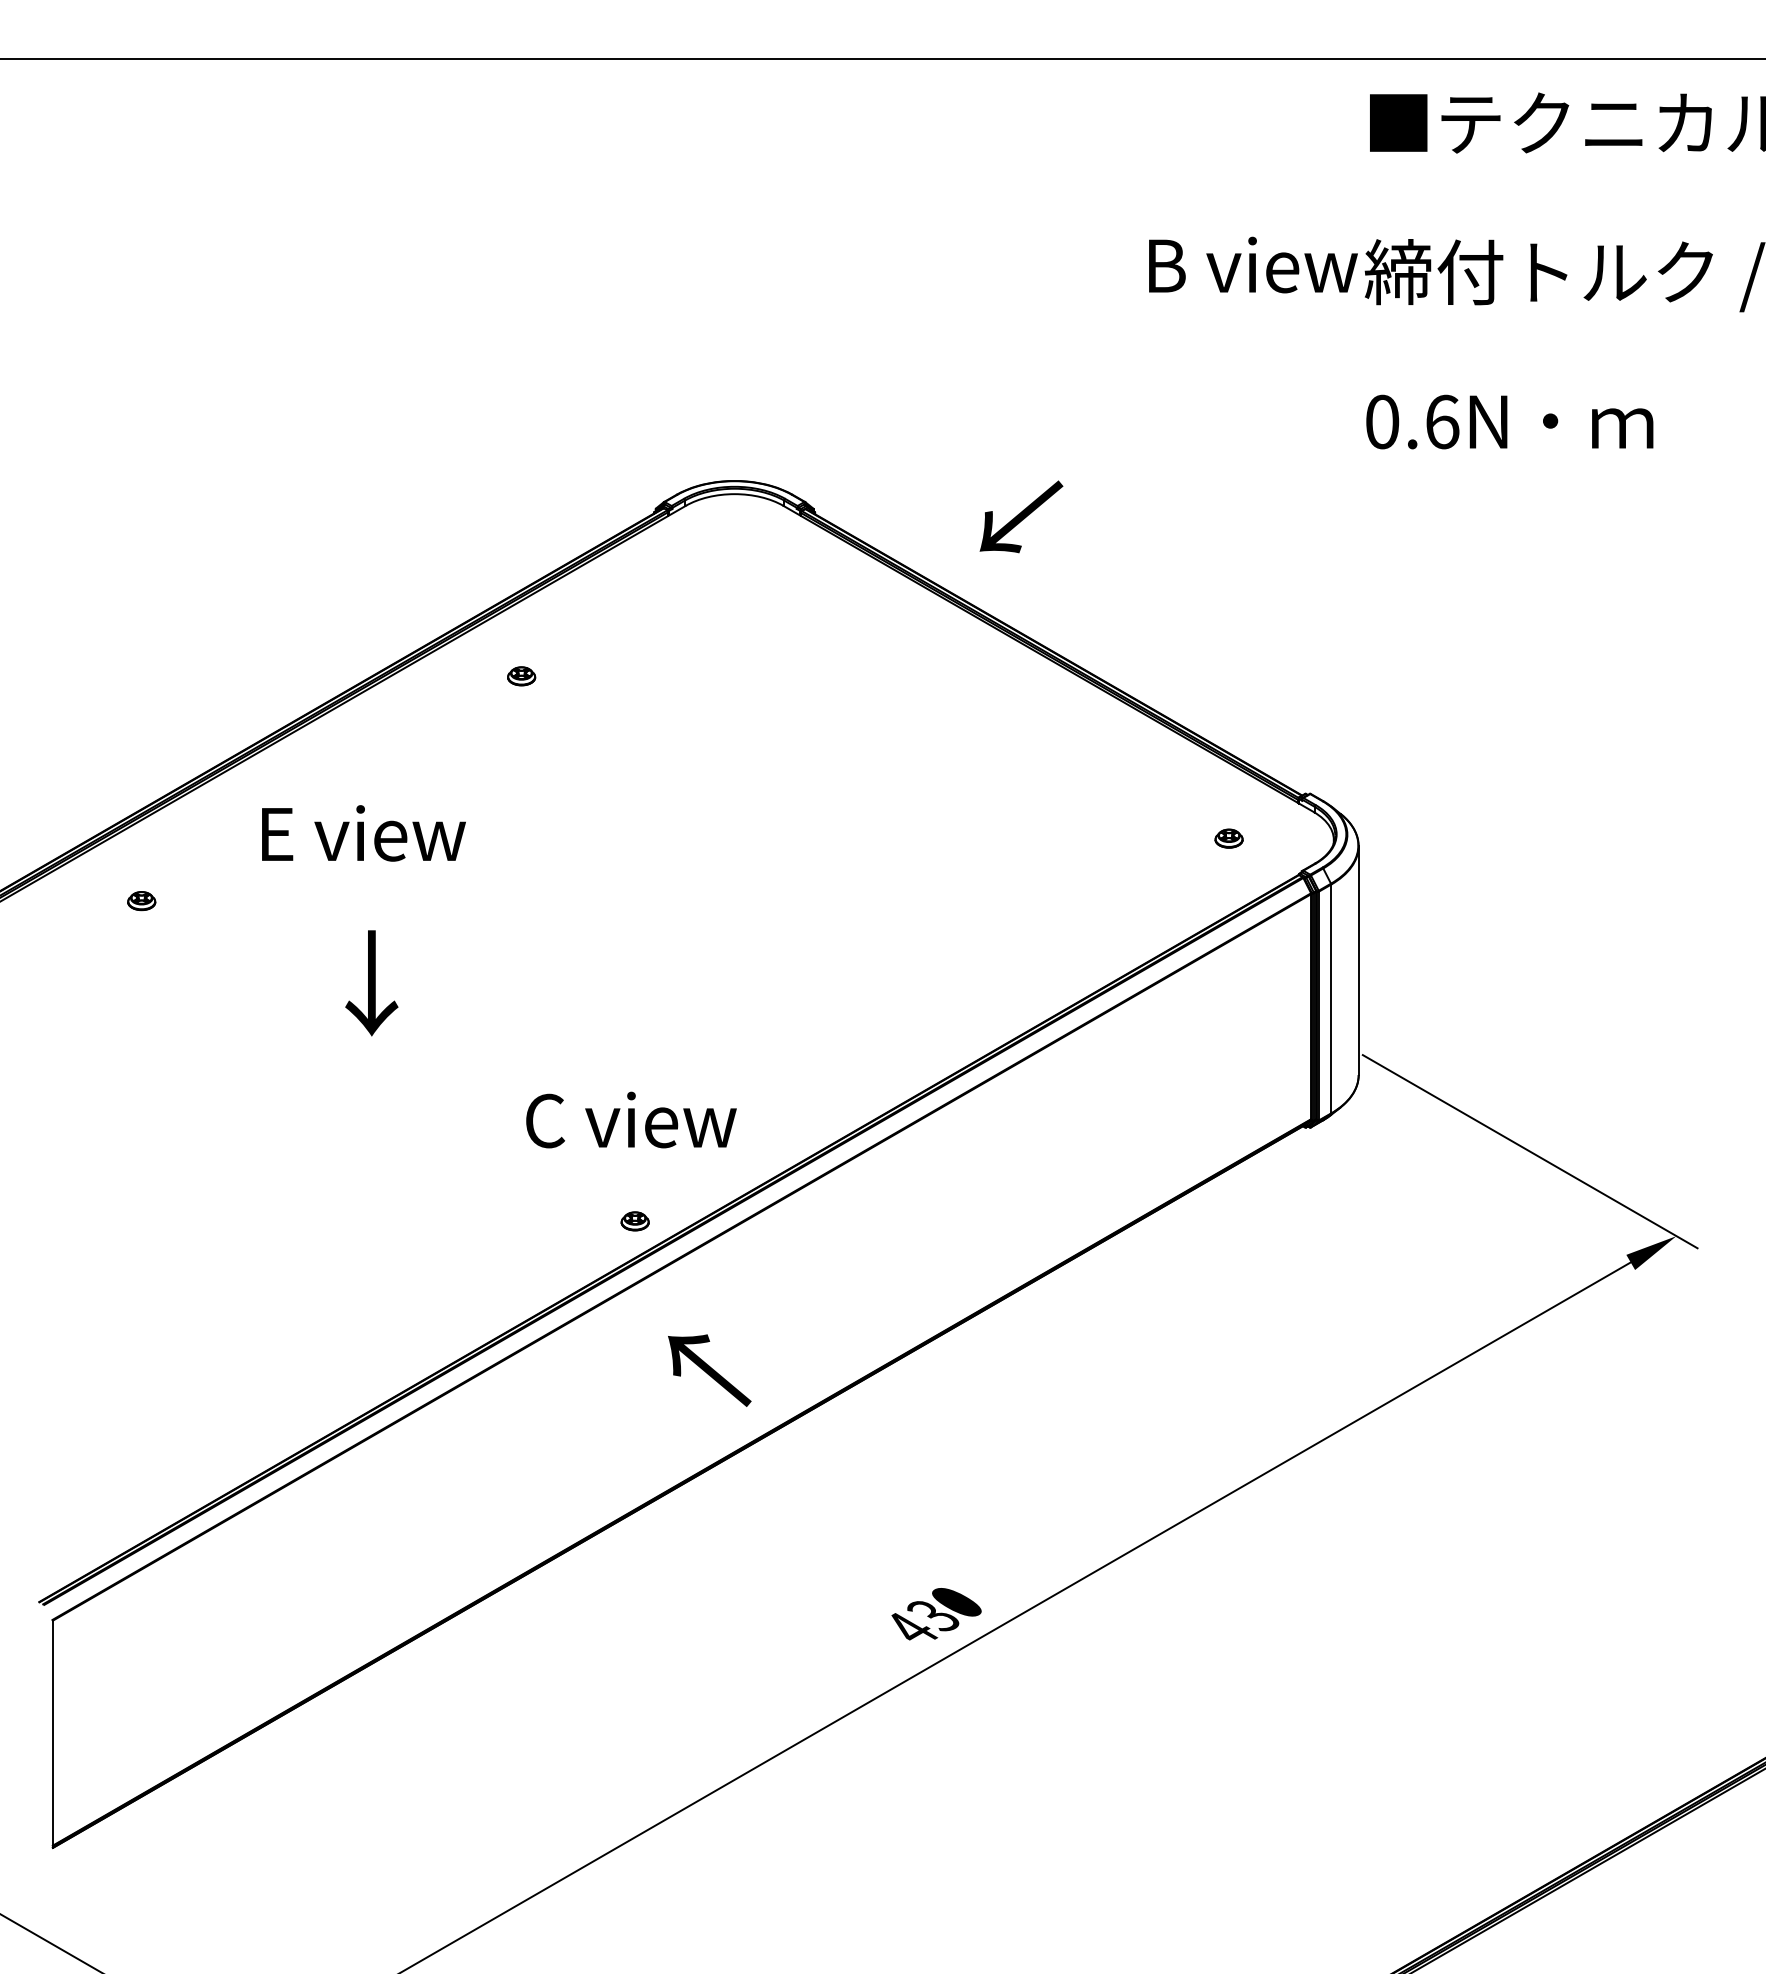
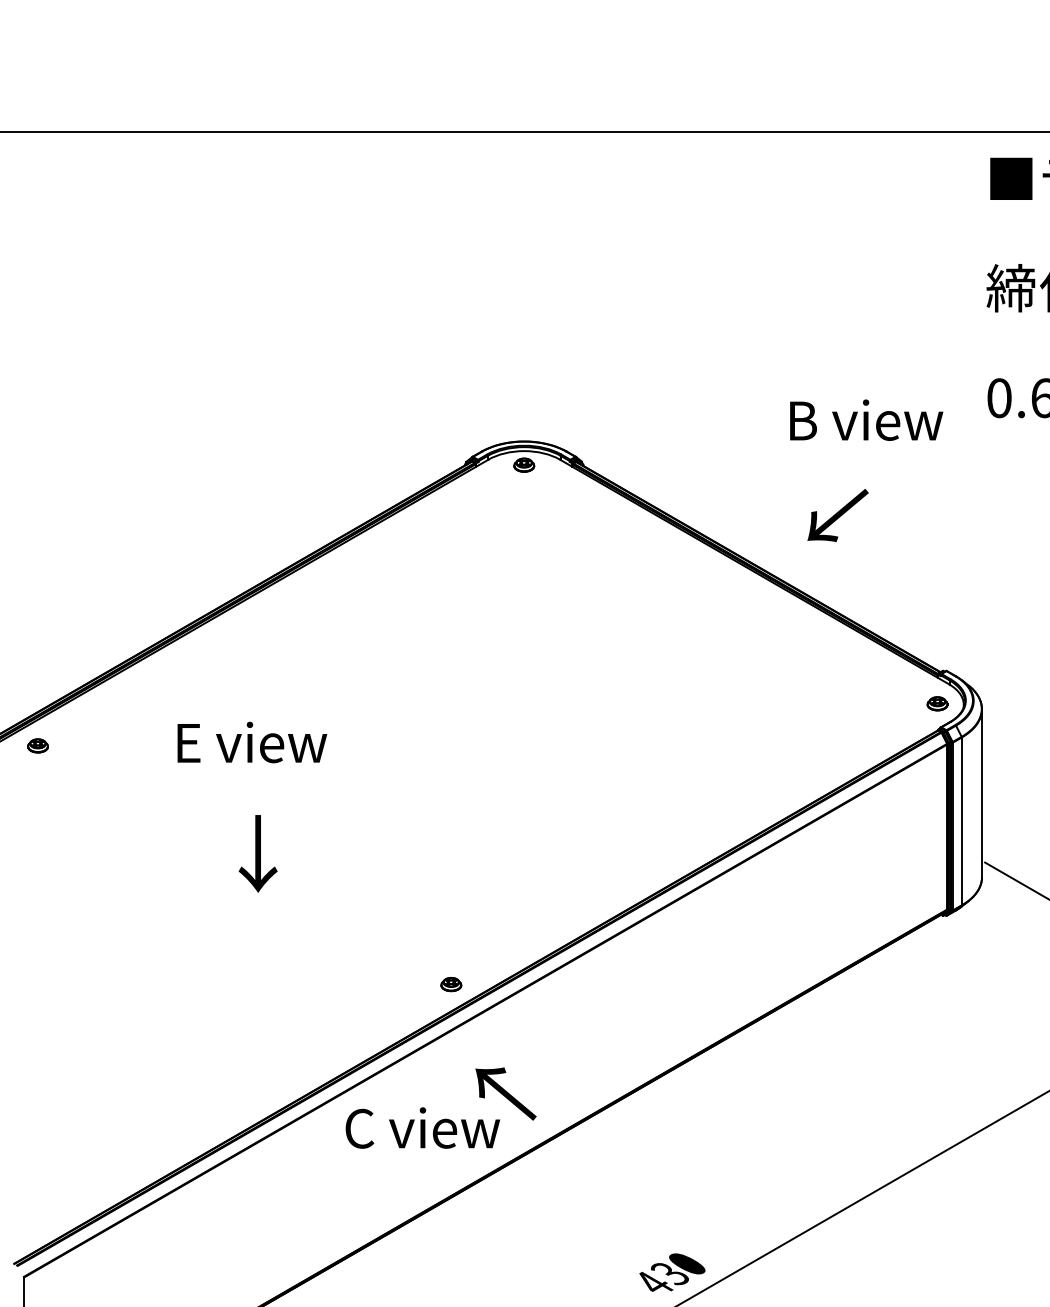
text: (1253, 264) -> (866, 419), moved
text: (1021, 516) -> (838, 515), moved
part: (521, 676) -> (524, 465), moved
text: (363, 833) -> (252, 742), moved
part: (1228, 838) -> (937, 703), moved
part: (141, 901) -> (37, 746), moved
text: (371, 983) -> (257, 854), moved
text: (631, 1119) -> (422, 1127), moved

